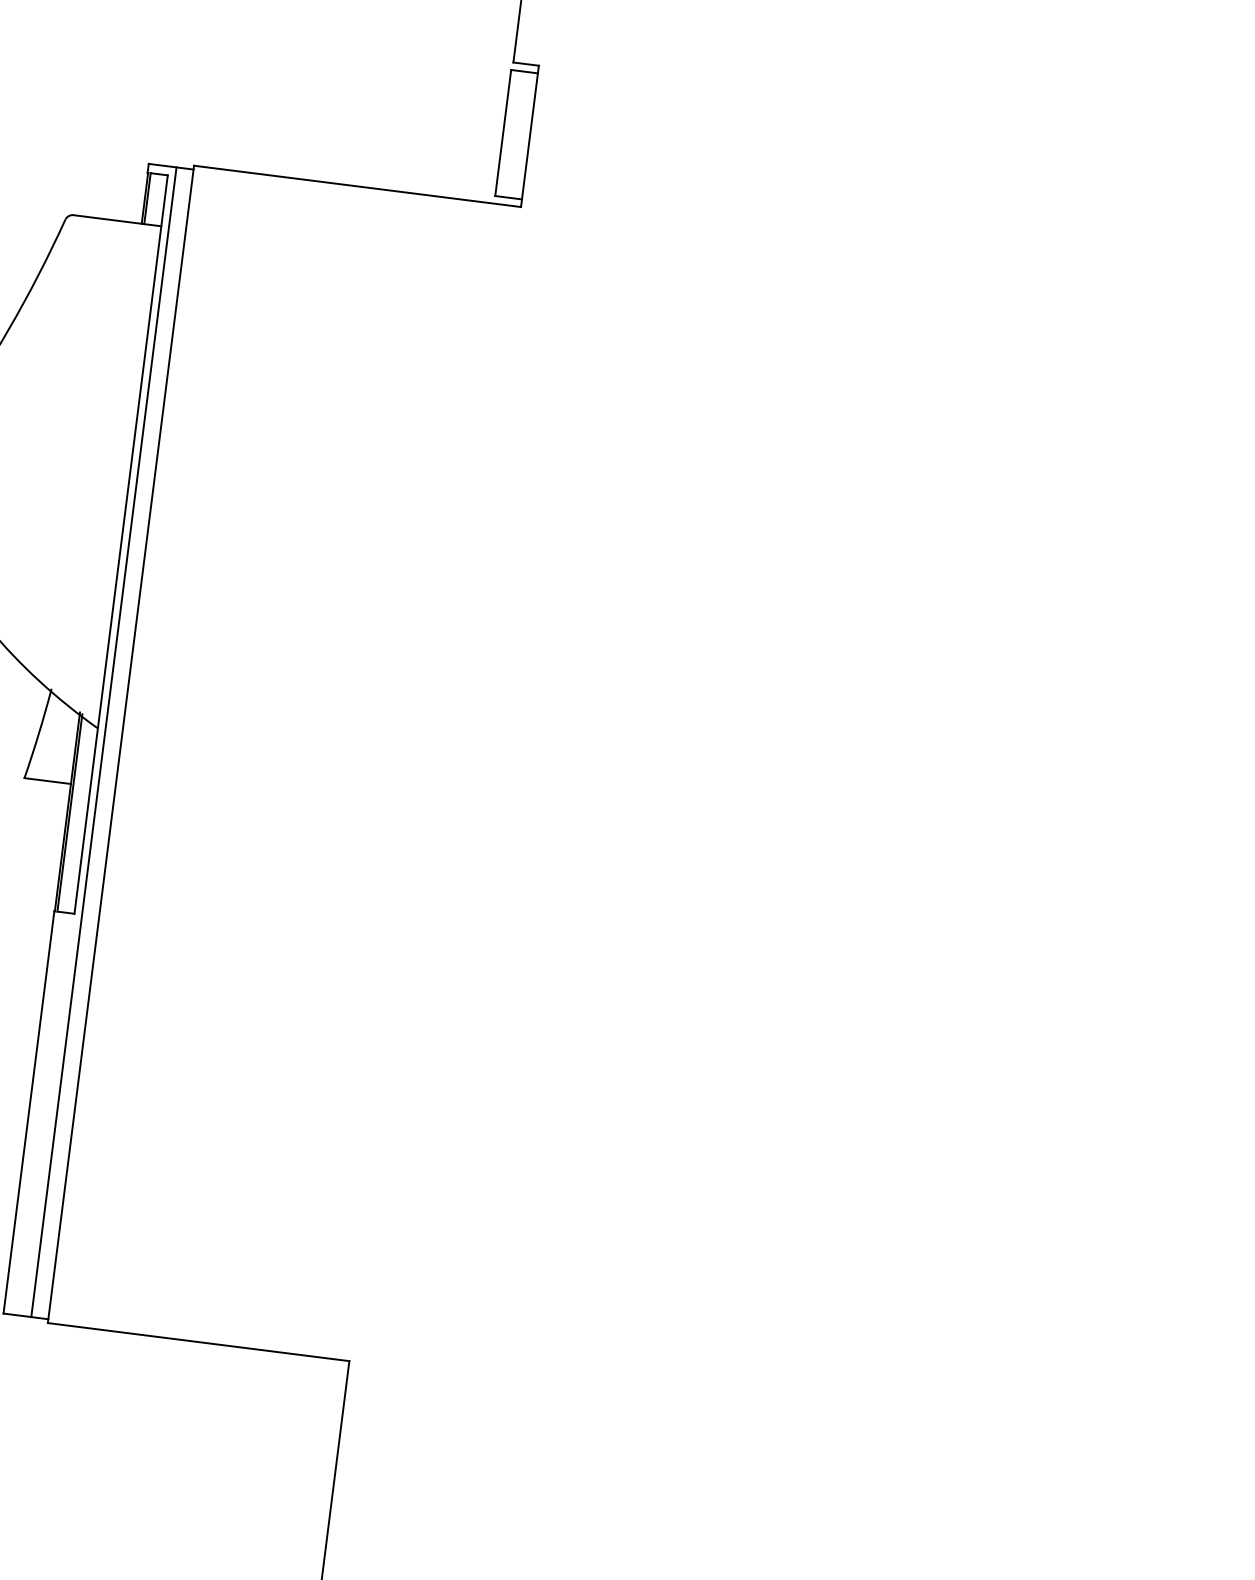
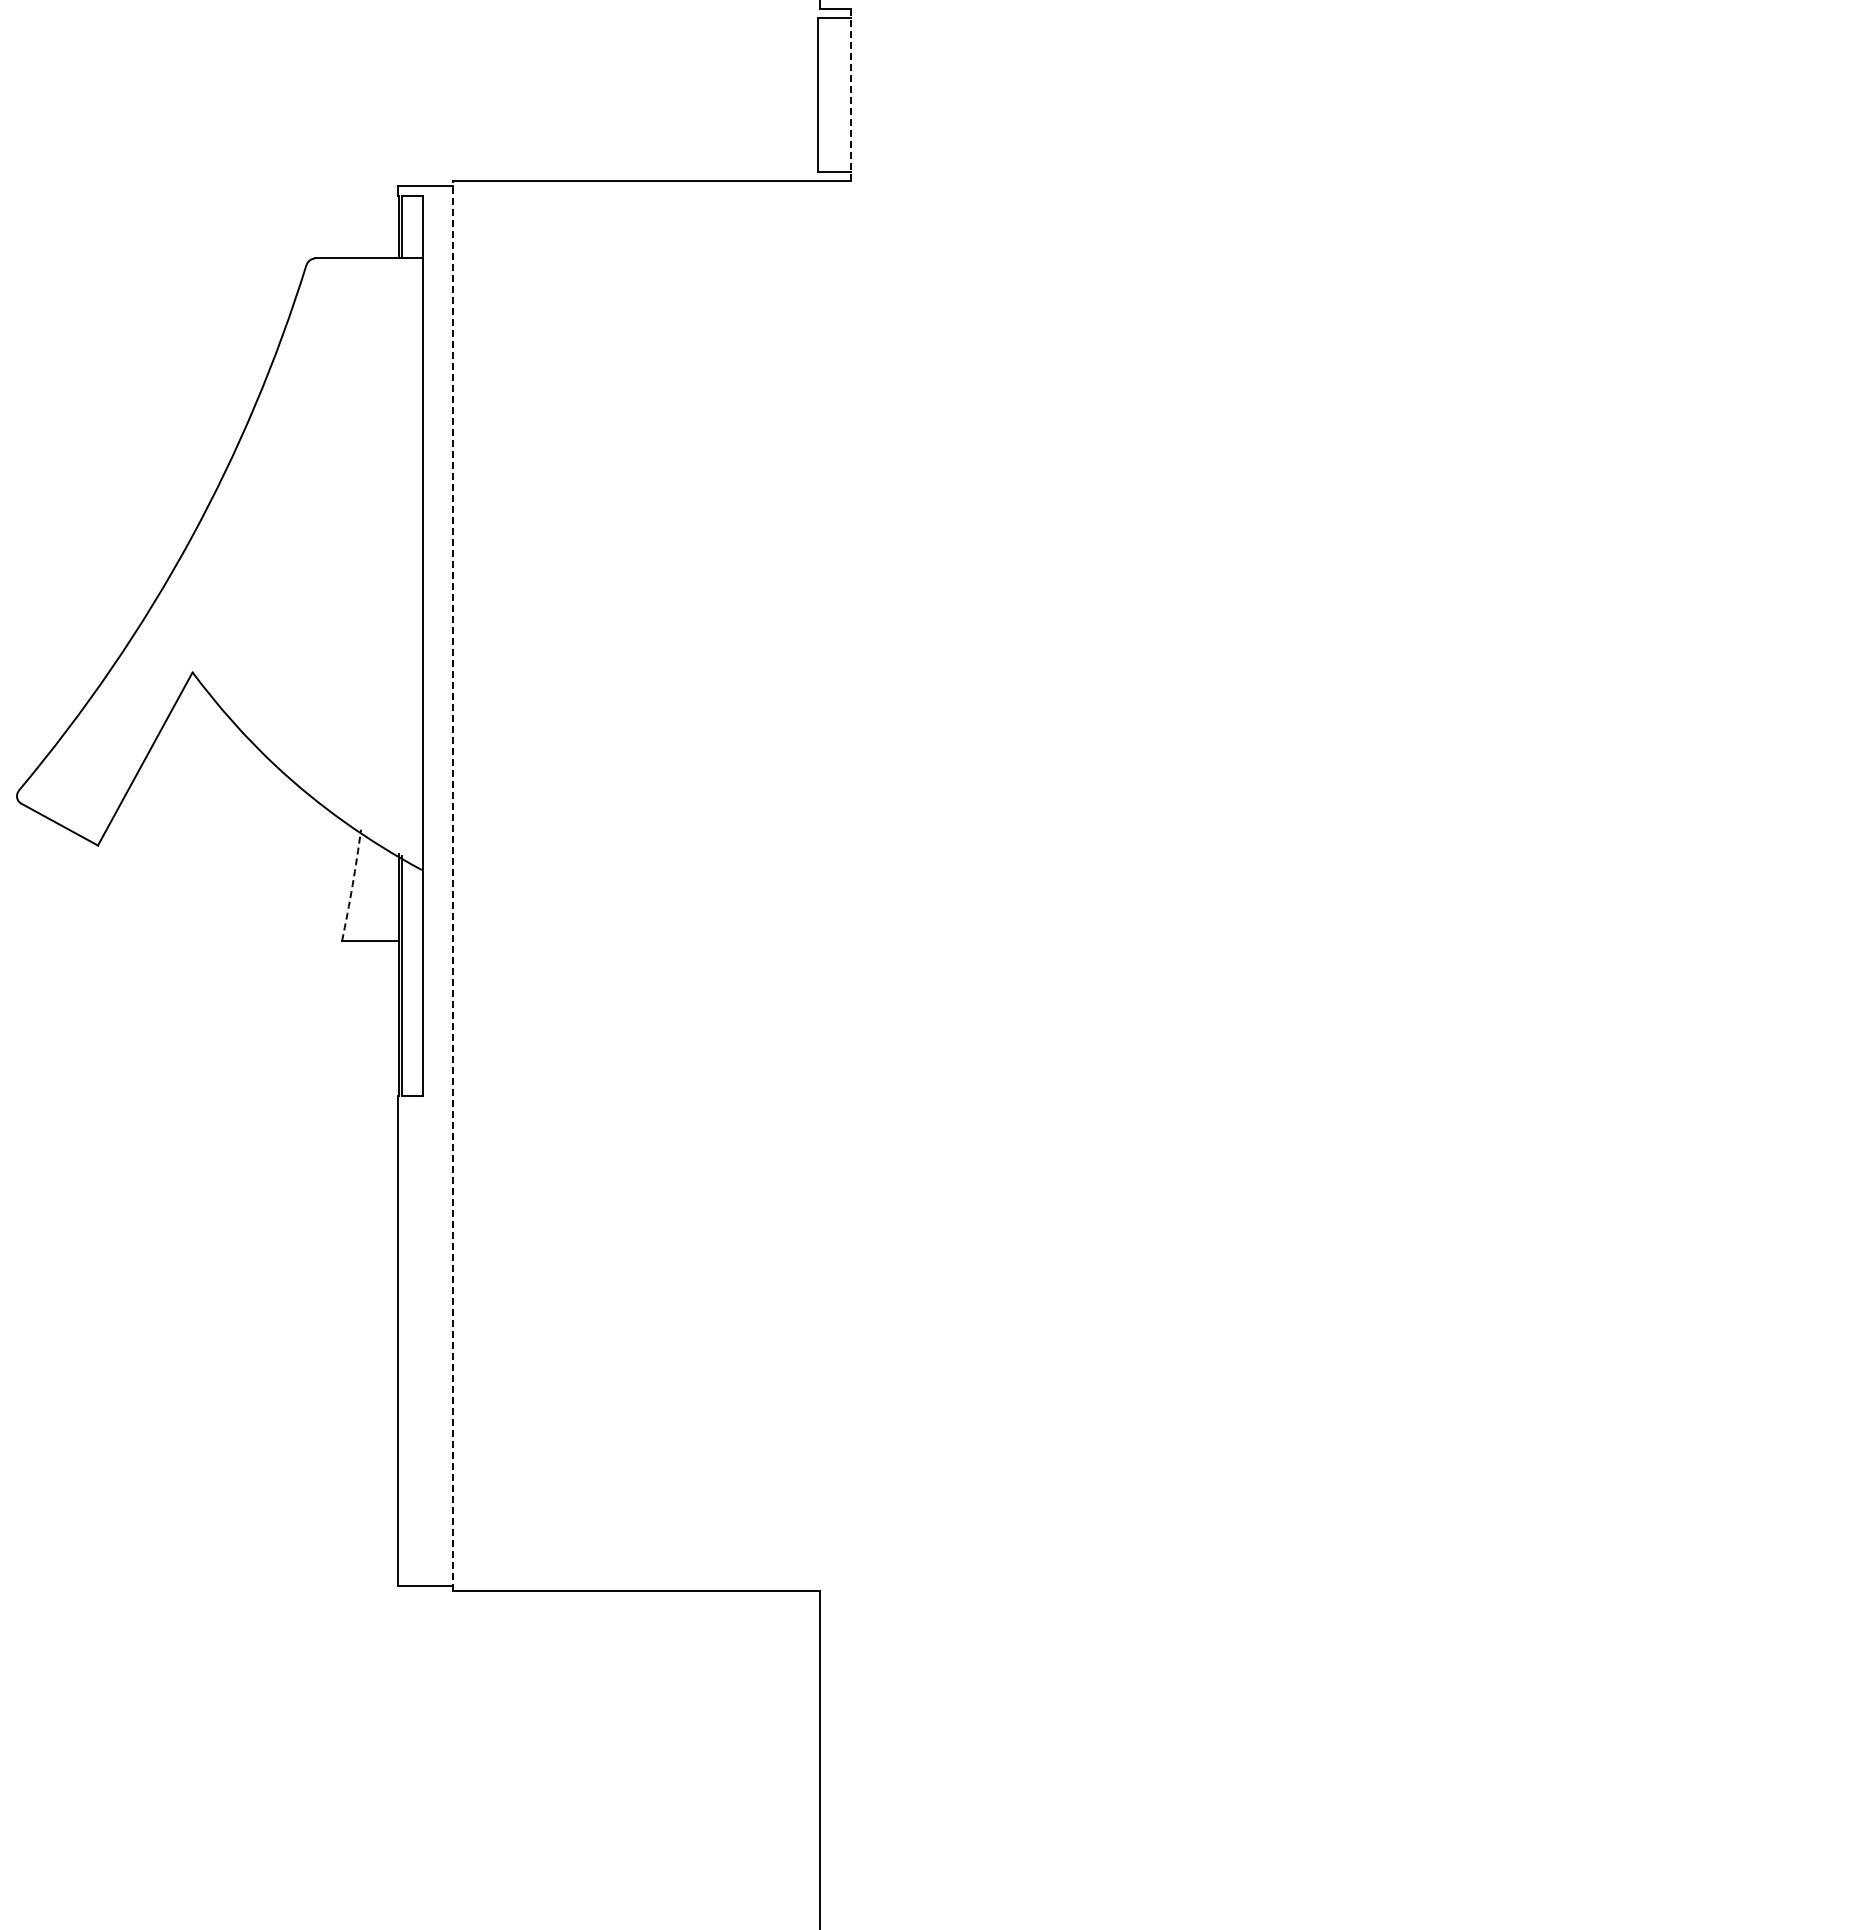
line: (530, 136) -> (851, 95), solid -> dashed
arc: (38, 733) -> (352, 885), solid -> dashed
line: (103, 741) -> (431, 885), removed
line: (120, 743) -> (452, 885), solid -> dashed

